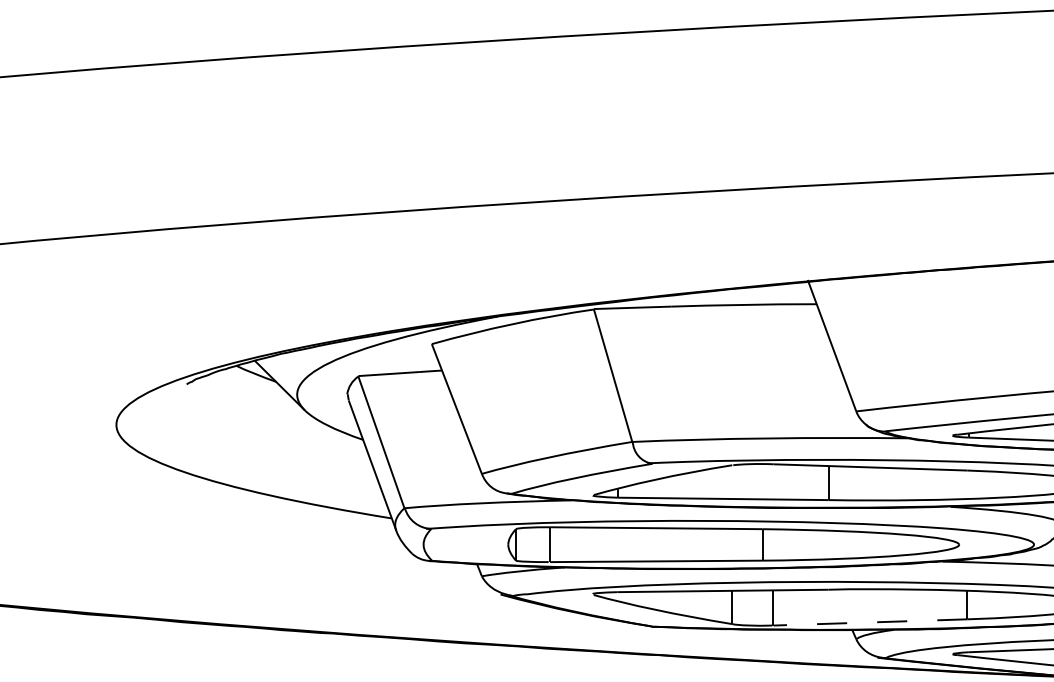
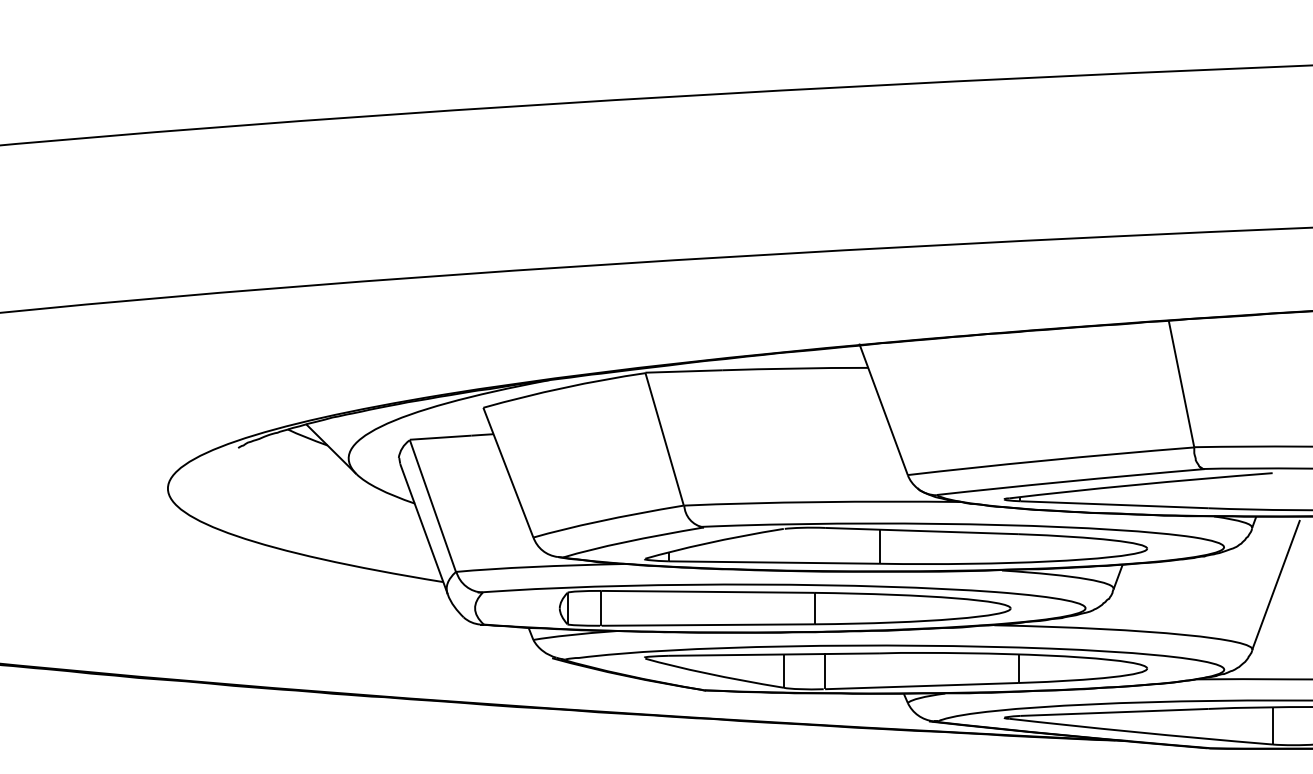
line: (870, 622) -> (922, 686), dashed -> solid

